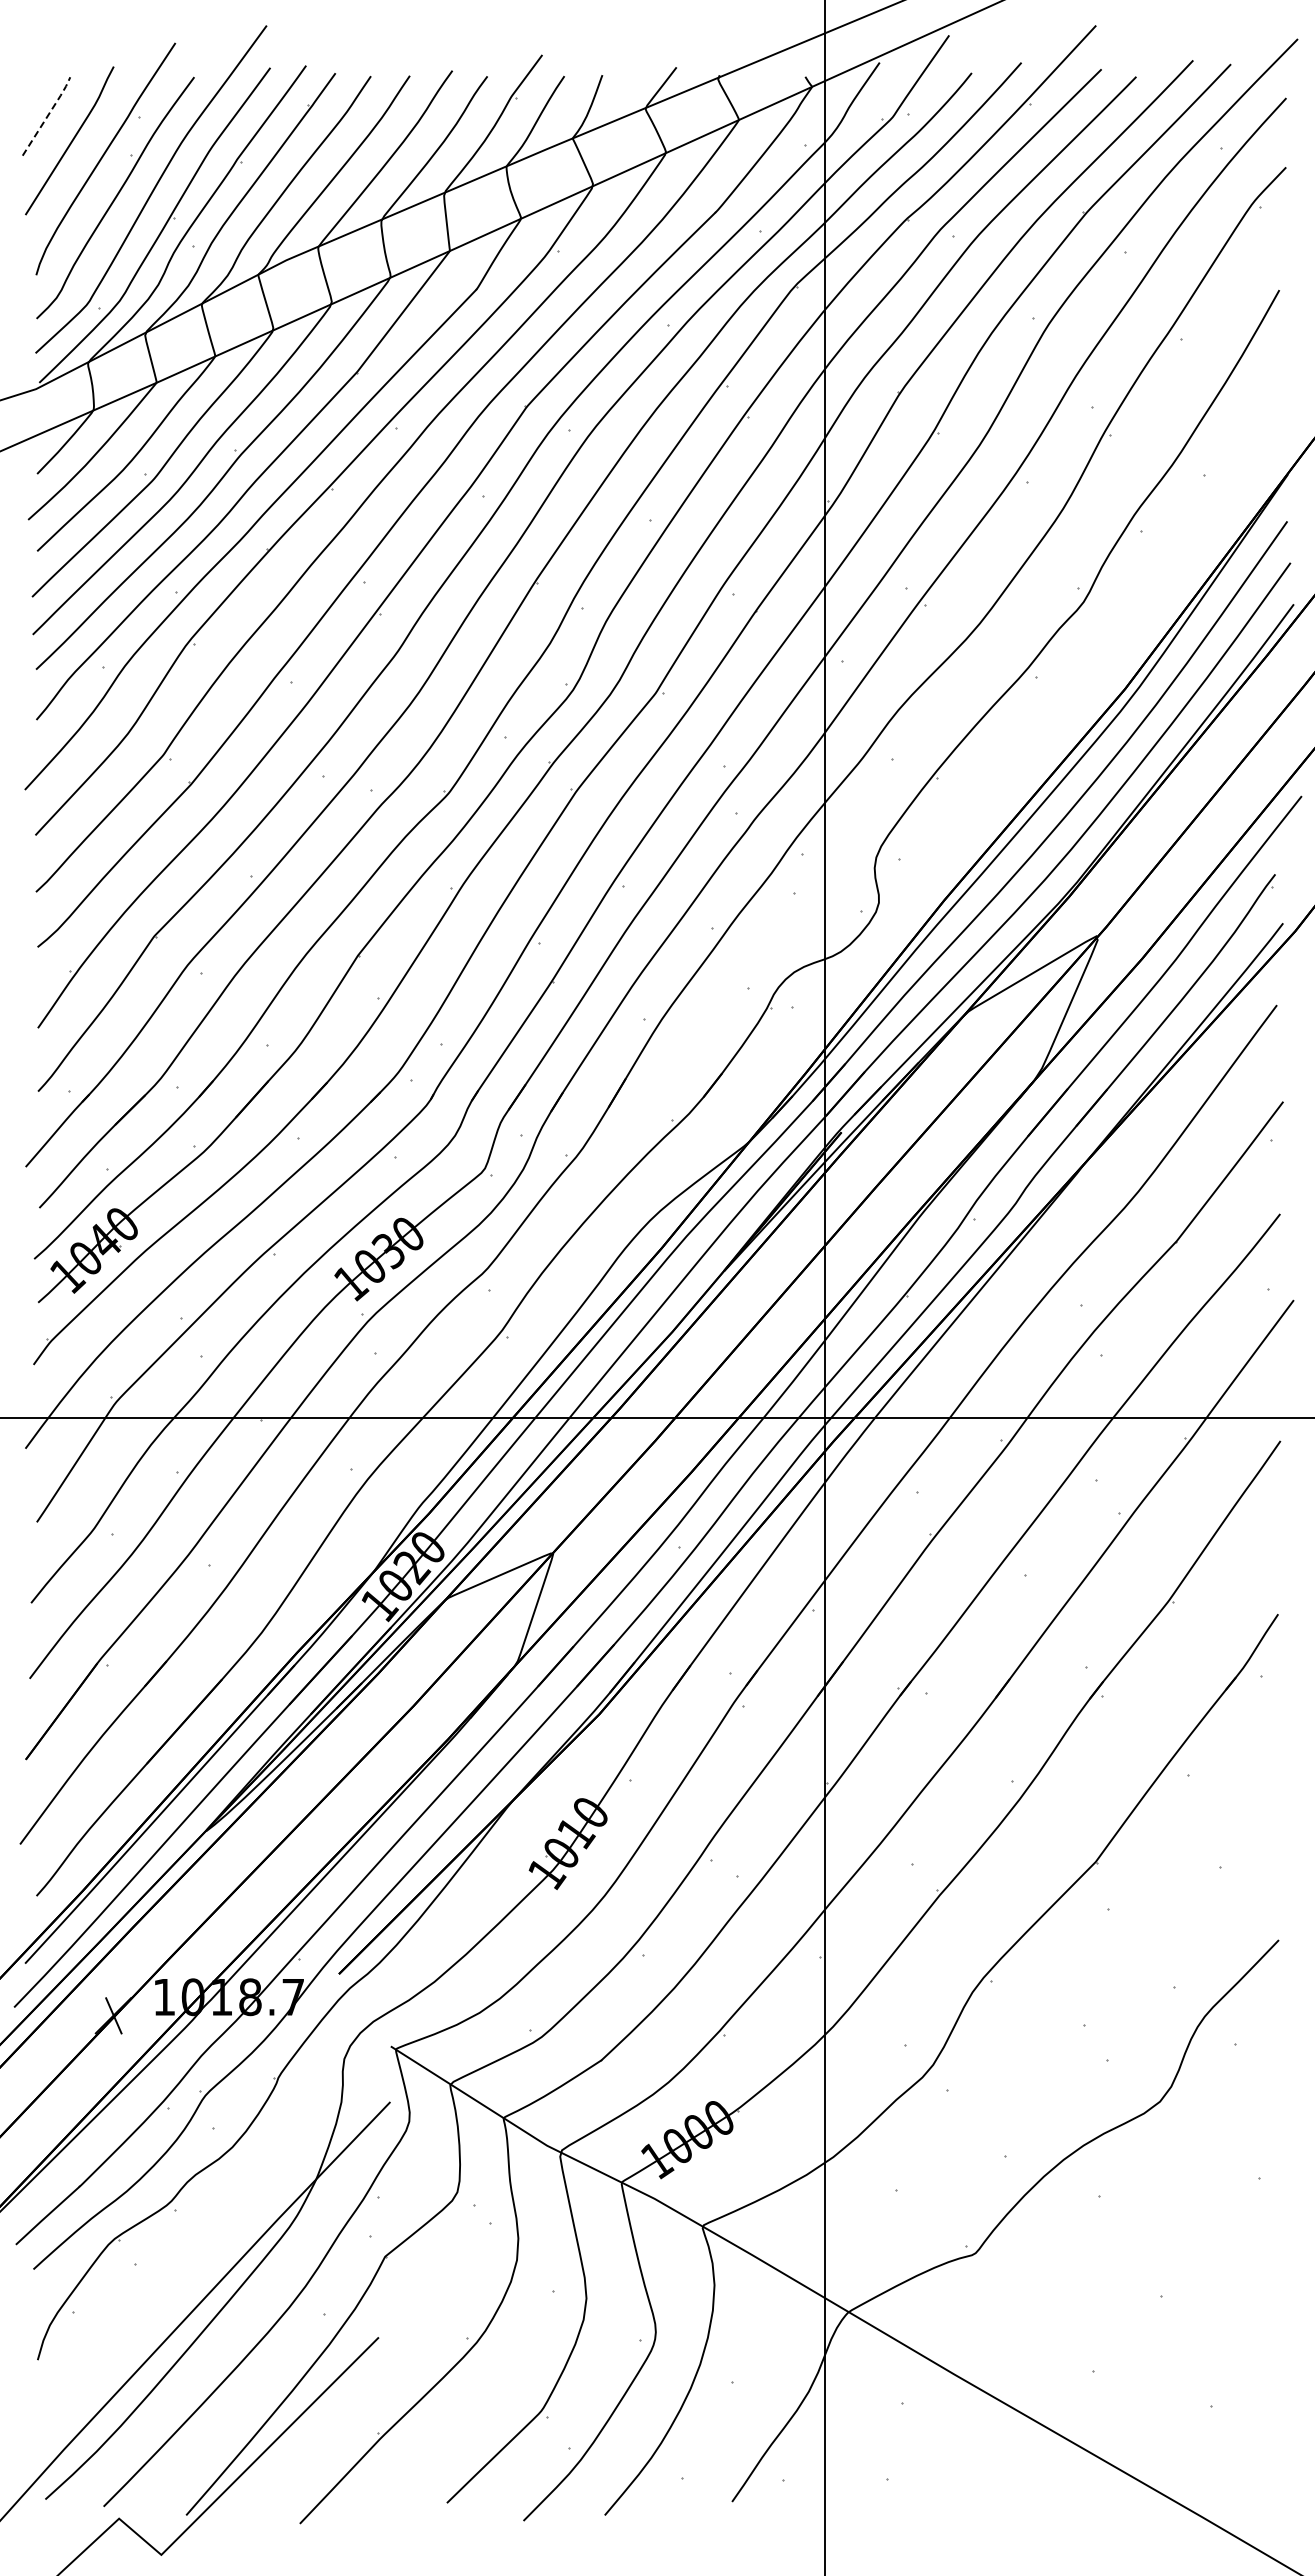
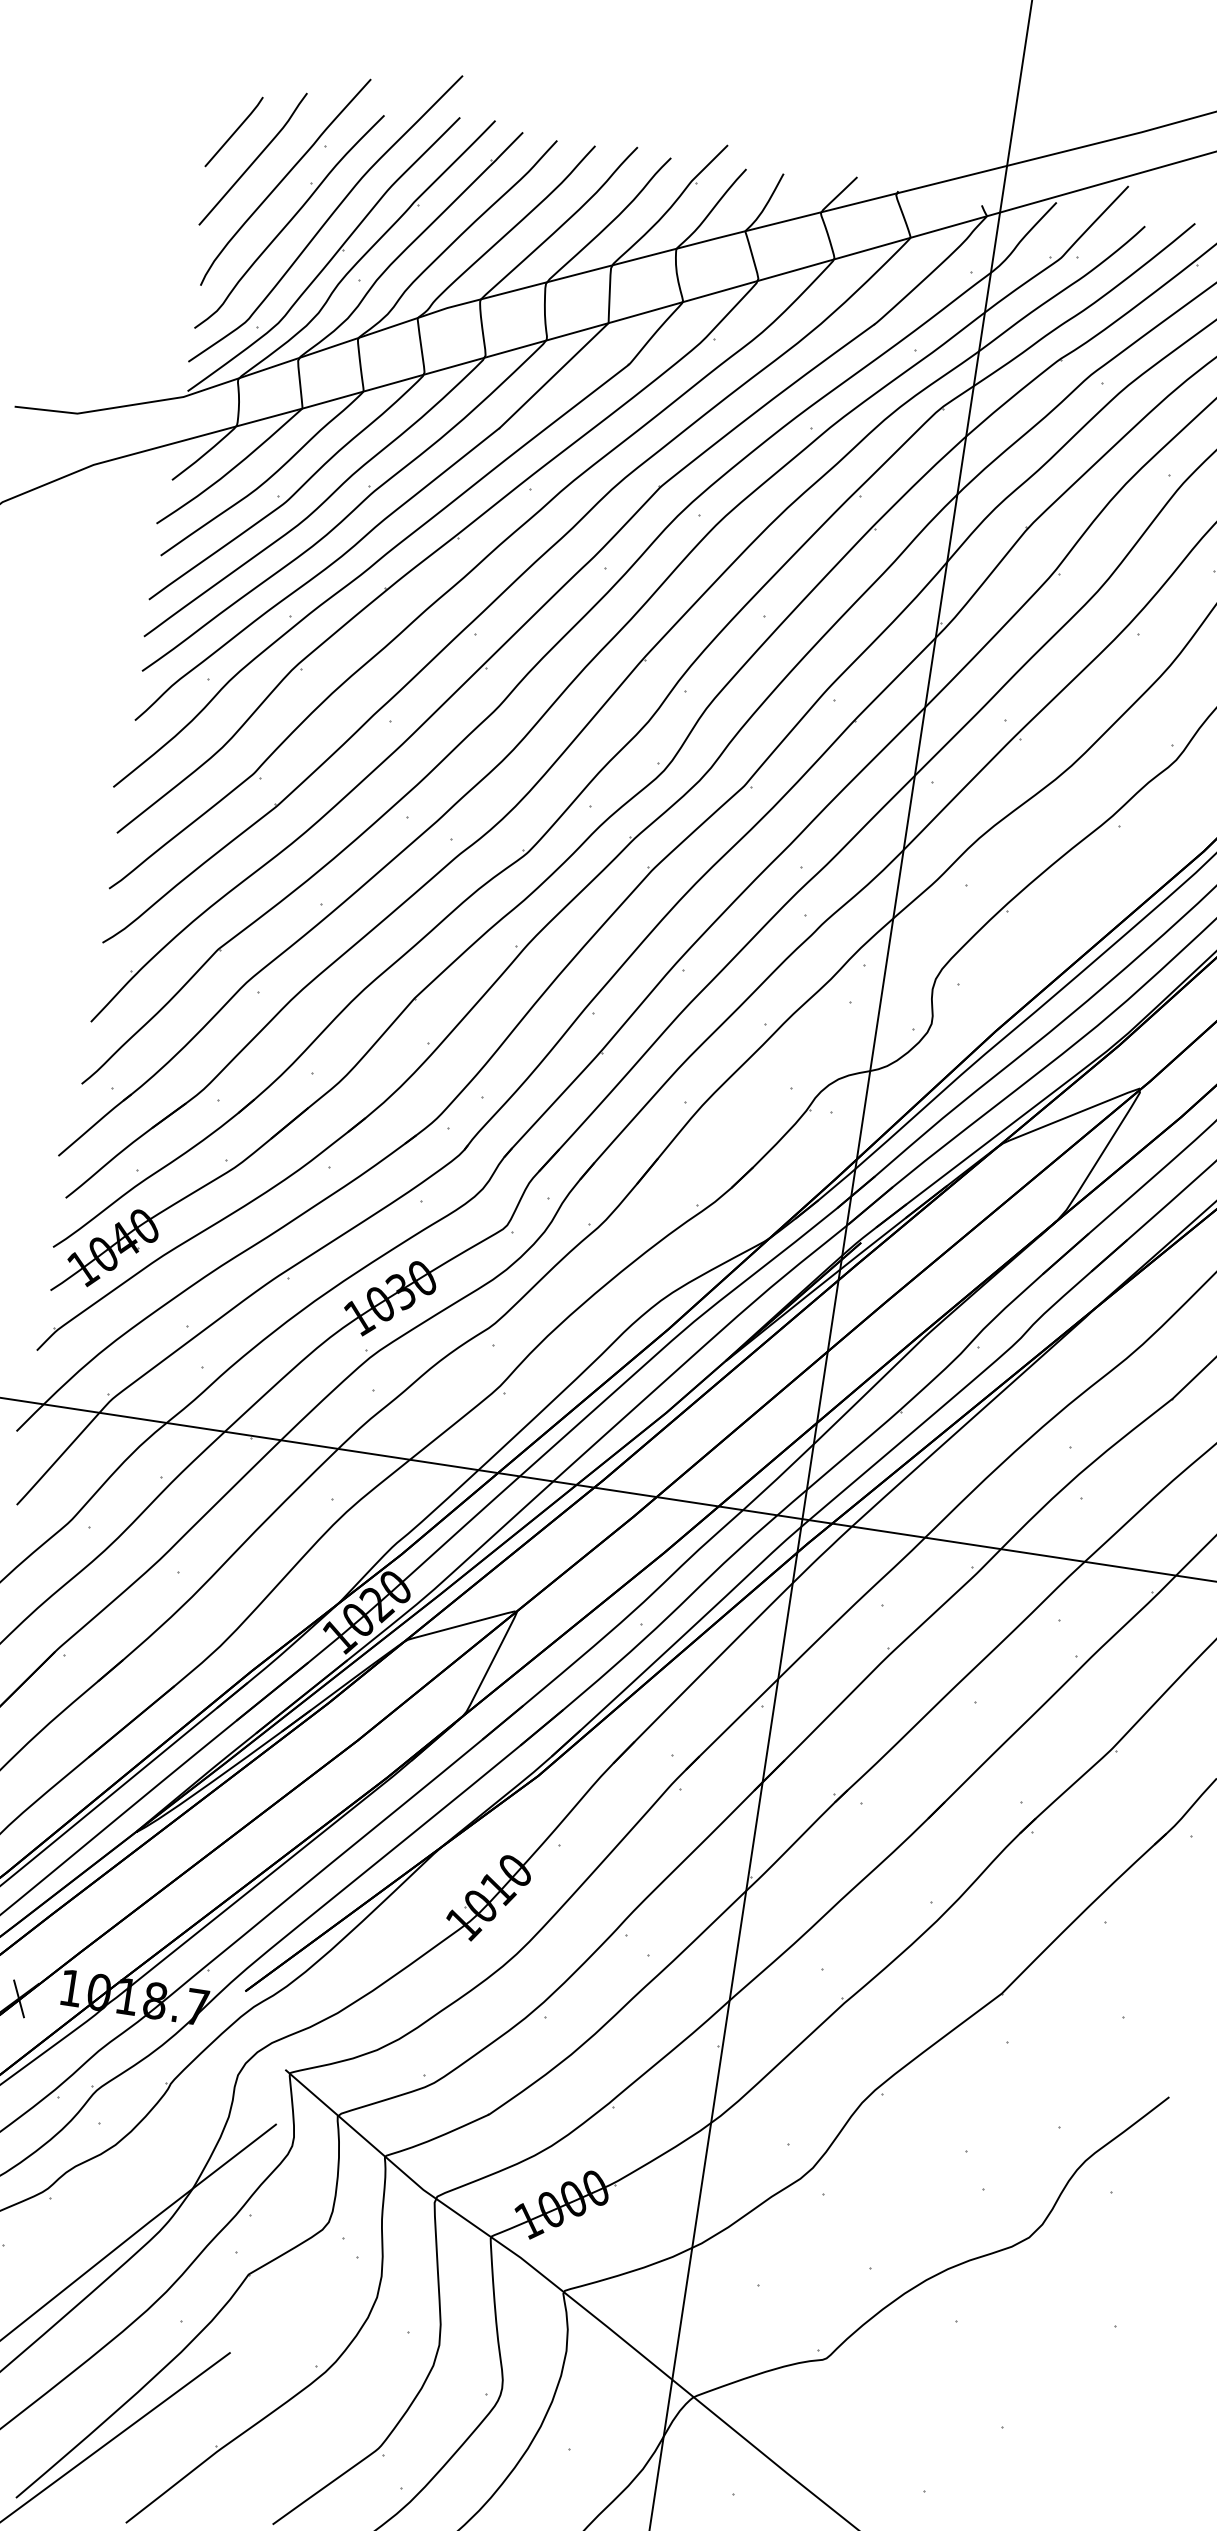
line: (48, 115) -> (236, 131), dashed -> solid

